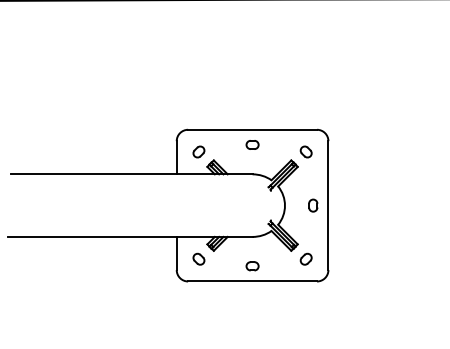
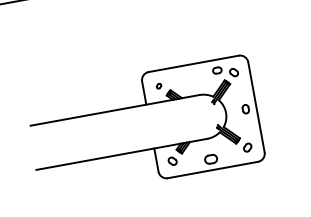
part: (252, 144) -> (217, 70), moved
part: (198, 151) -> (158, 85), size x0.6
part: (252, 266) -> (211, 159), size x1.4

